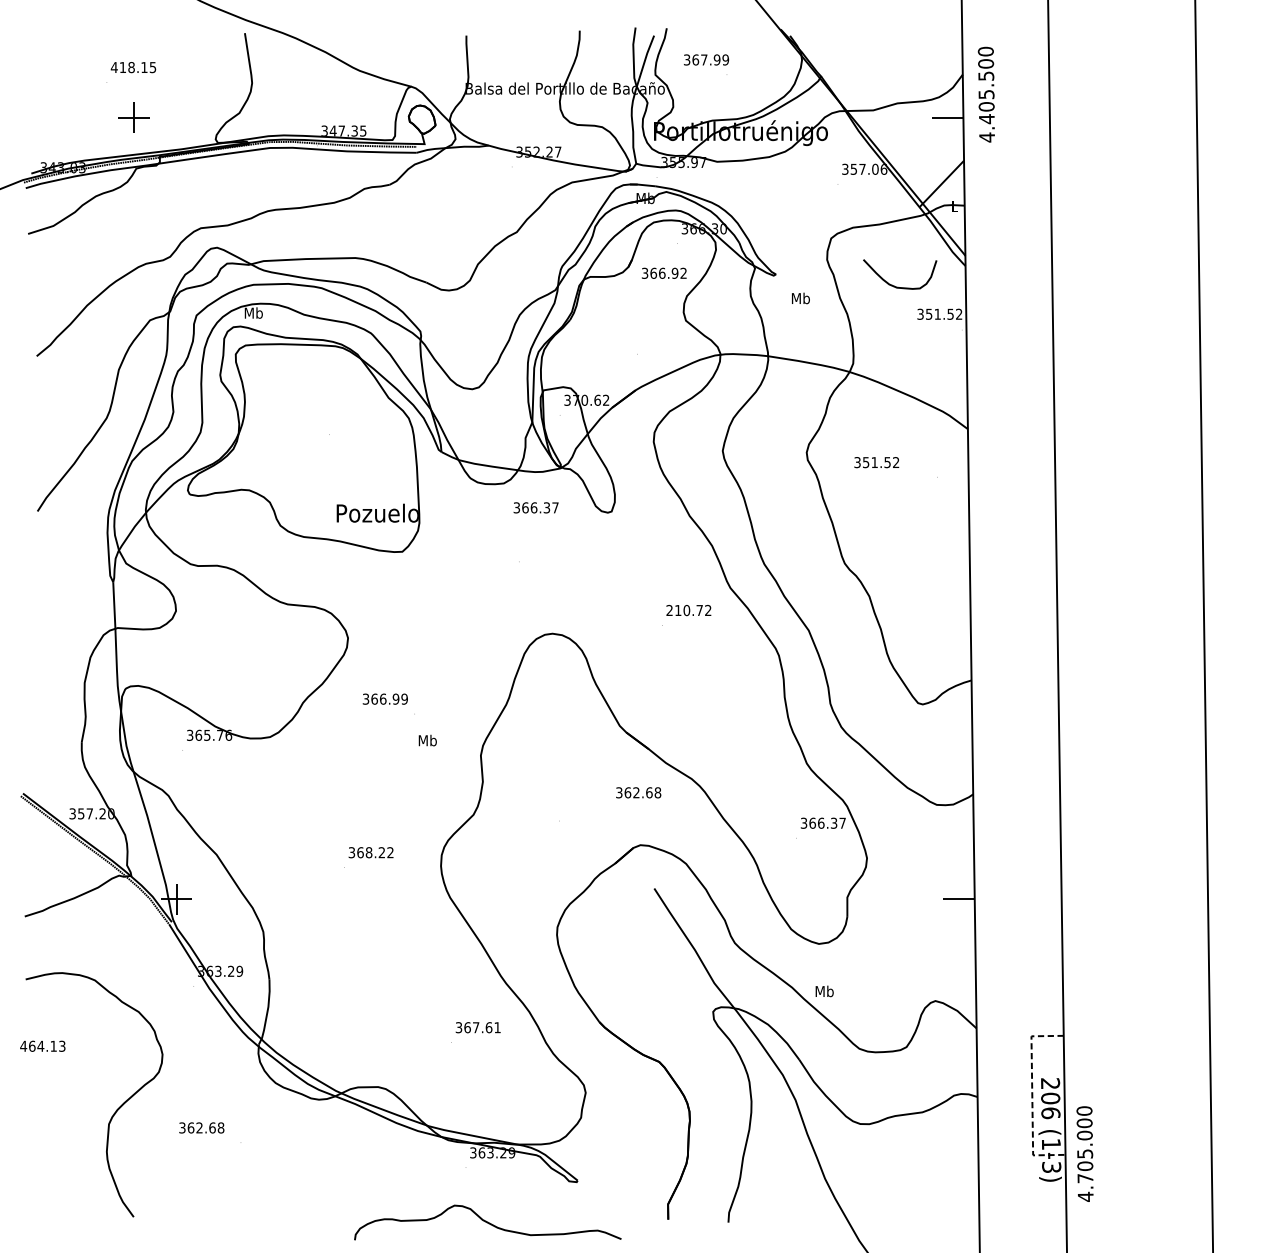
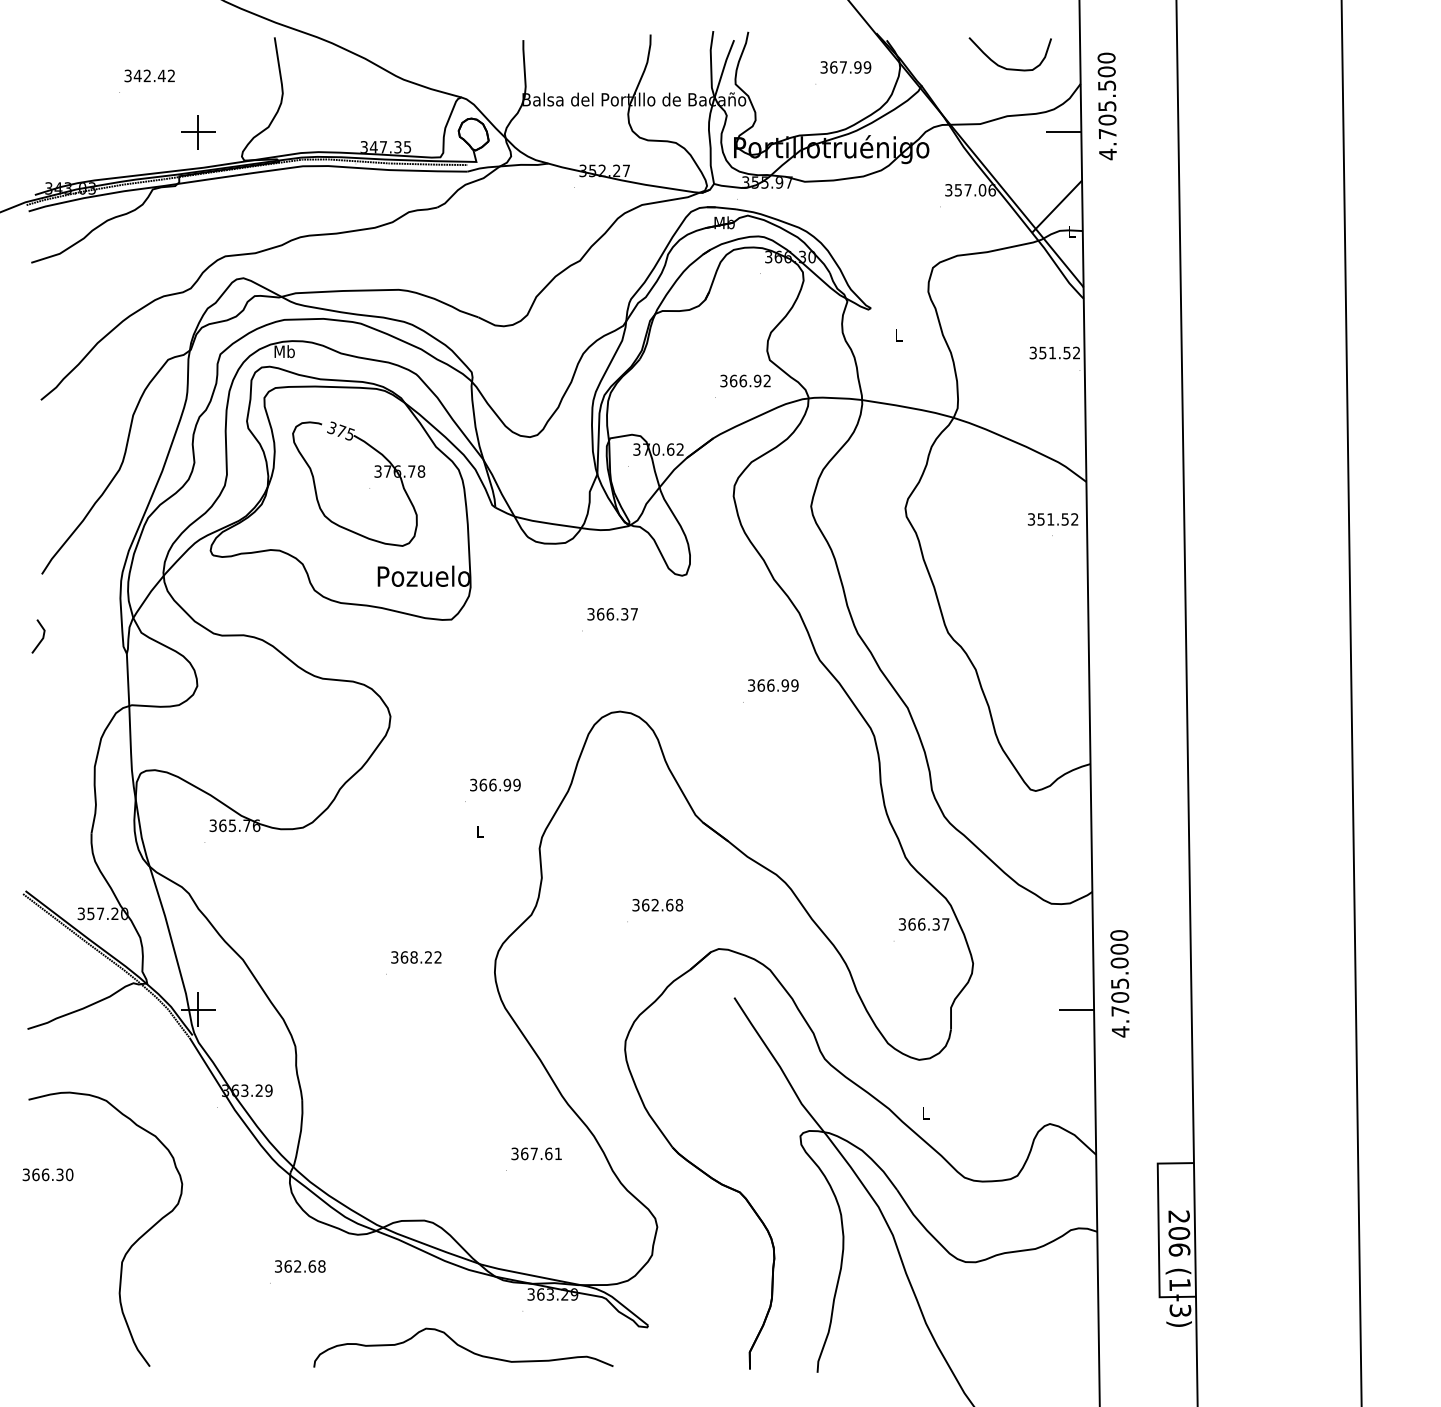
text: (706, 60) -> (845, 67), moved
text: (133, 67) -> (149, 75), 418.15 -> 342.42
part: (134, 117) -> (198, 132), moved
text: (986, 118) -> (1107, 133), 4.405.500 -> 4.705.500
text: (664, 272) -> (745, 380), moved
curve: (894, 285) -> (1003, 66), moved
text: (800, 297) -> (898, 334), Mb -> L
part: (333, 425) -> (374, 477), added
text: (877, 462) -> (1053, 519), moved
text: (536, 508) -> (612, 614), moved
line: (37, 568) -> (41, 638), added
text: (689, 610) -> (773, 685), 210.72 -> 366.99
text: (385, 698) -> (495, 784), moved
text: (428, 740) -> (480, 831), Mb -> L
text: (638, 793) -> (657, 905), moved
text: (824, 990) -> (925, 1112), Mb -> L
text: (42, 1046) -> (47, 1174), 464.13 -> 366.30
line: (1032, 1095) -> (1158, 1230), dashed -> solid
text: (201, 1127) -> (300, 1266), moved
text: (1084, 1153) -> (1119, 983), moved
curve: (487, 1222) -> (463, 1347), moved

